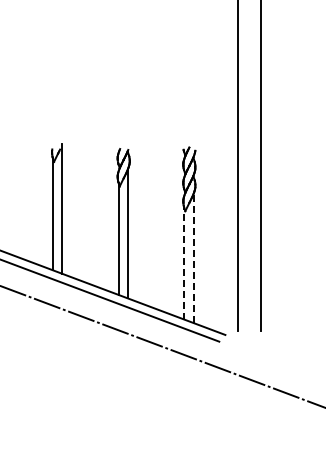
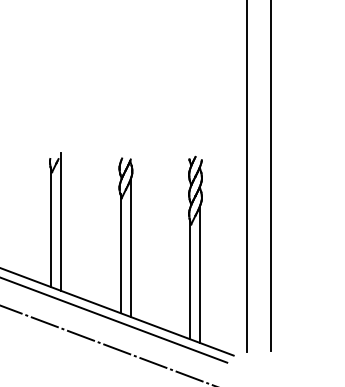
line: (193, 258) -> (199, 274), dashed -> solid
line: (184, 263) -> (190, 279), dashed -> solid

